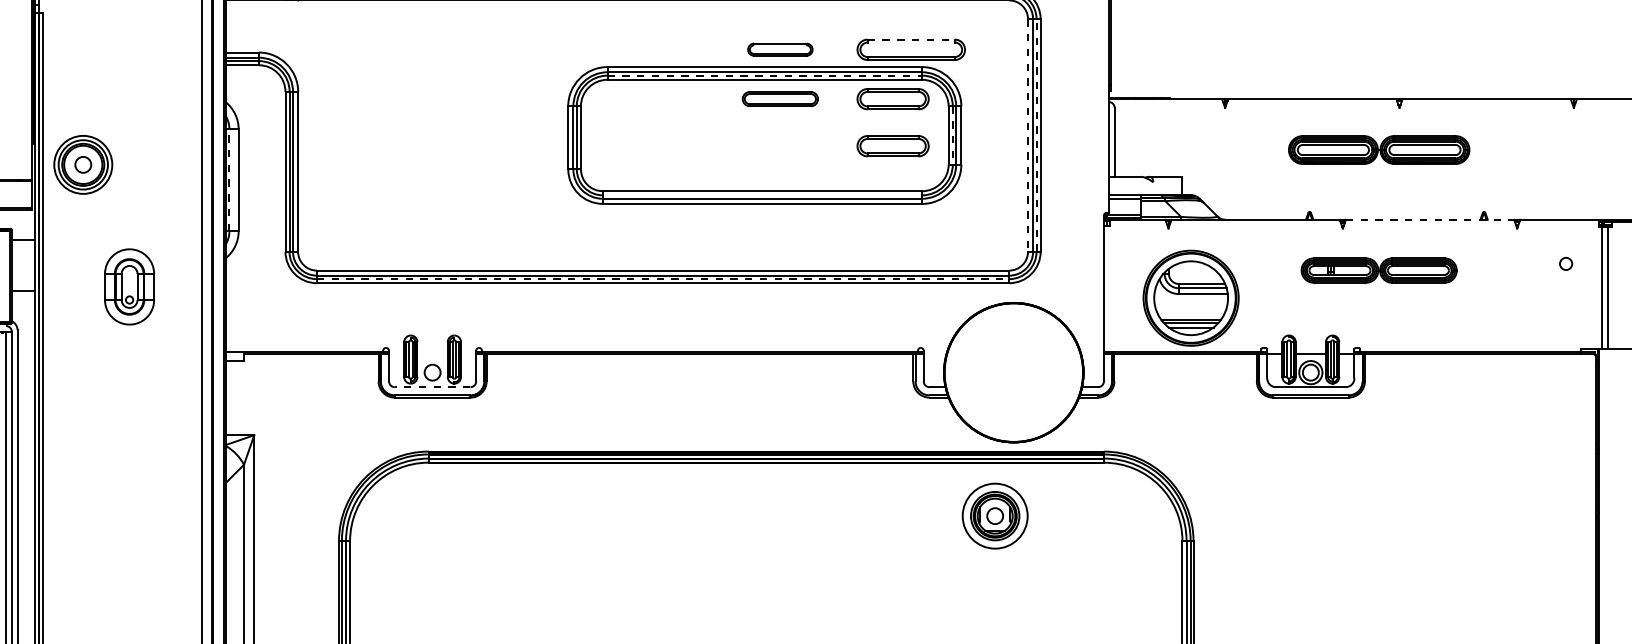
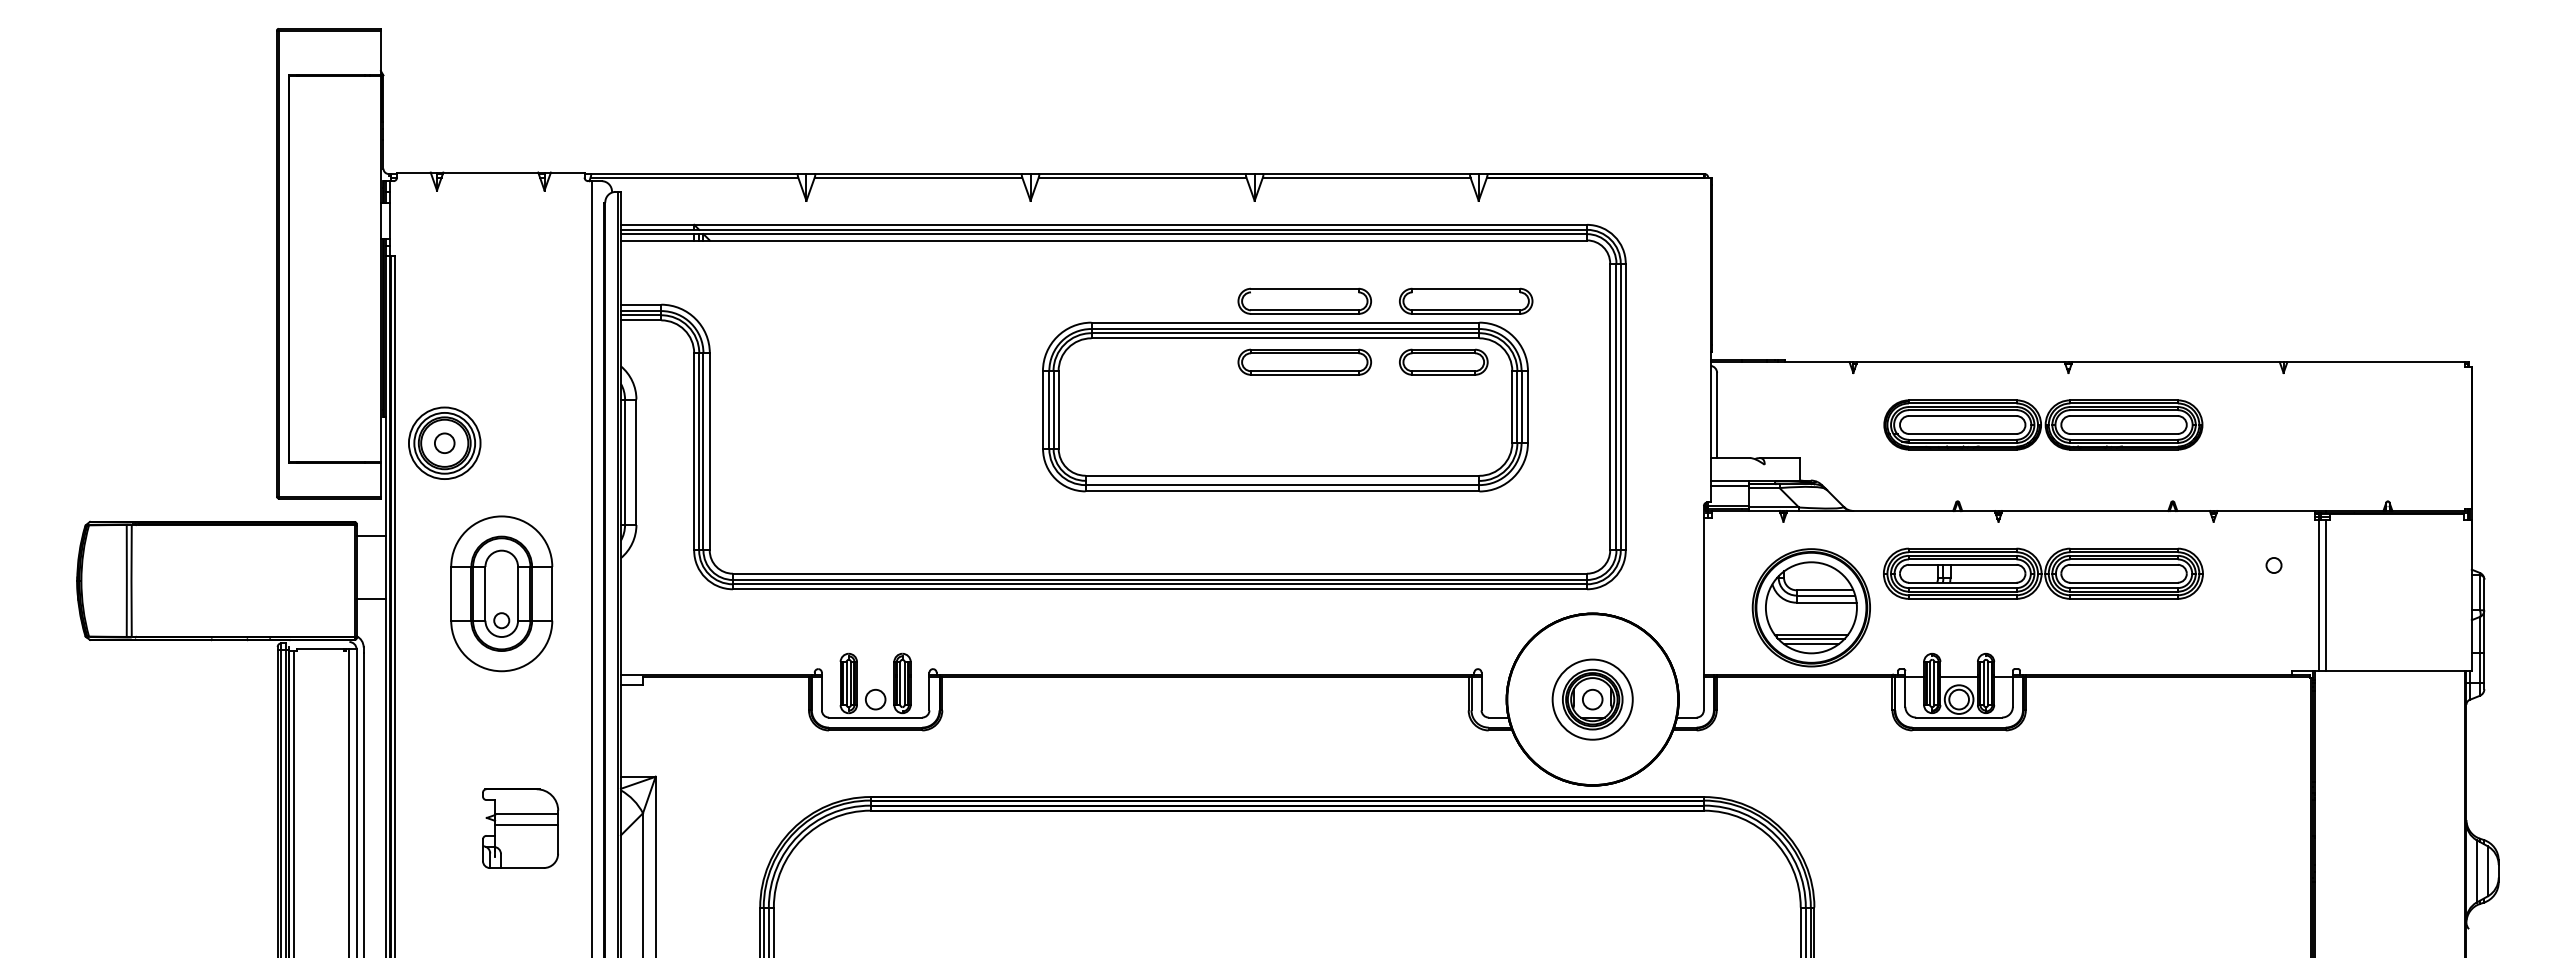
line: (911, 39) -> (1466, 288), dashed -> solid
part: (780, 49) -> (1304, 300), size x1.67
line: (764, 75) -> (1285, 333), dashed -> solid
part: (780, 98) -> (1304, 361), size x1.43
line: (952, 135) -> (1517, 407), dashed -> solid
line: (1028, 135) -> (1610, 407), dashed -> solid
line: (1036, 135) -> (1620, 406), dashed -> solid
part: (892, 145) -> (1443, 419), removed
part: (1379, 149) -> (2043, 424), size x1.43
line: (229, 180) -> (625, 462), dashed -> solid
line: (1430, 220) -> (2106, 511), dashed -> solid
part: (1379, 270) -> (2043, 573), size x1.67
line: (663, 279) -> (1160, 584), dashed -> solid
part: (129, 286) -> (501, 593), size x1.67
line: (432, 387) -> (875, 717), dashed -> solid
part: (144, 477) -> (520, 828), added
part: (995, 516) -> (1592, 699), moved

